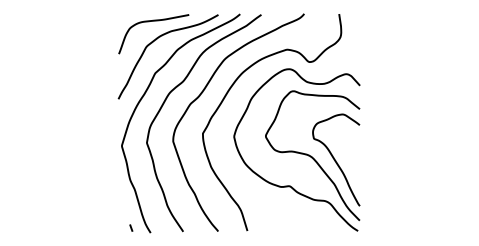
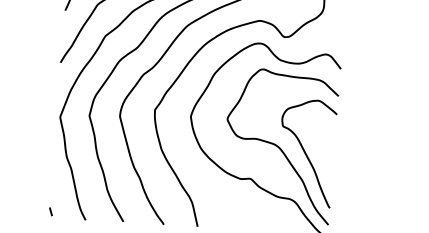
line: (131, 227) -> (51, 211), moved

